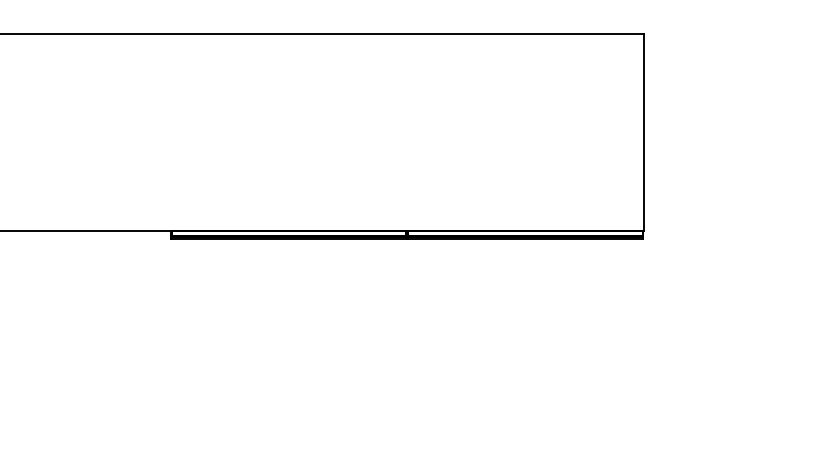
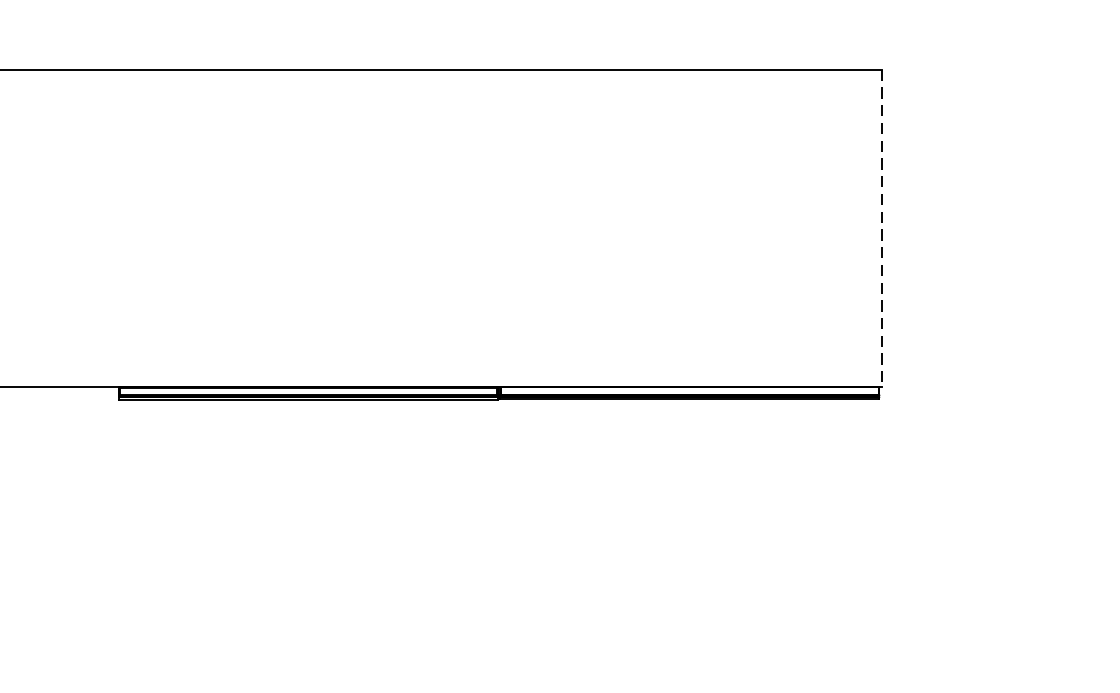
line: (644, 133) -> (881, 229), solid -> dashed

